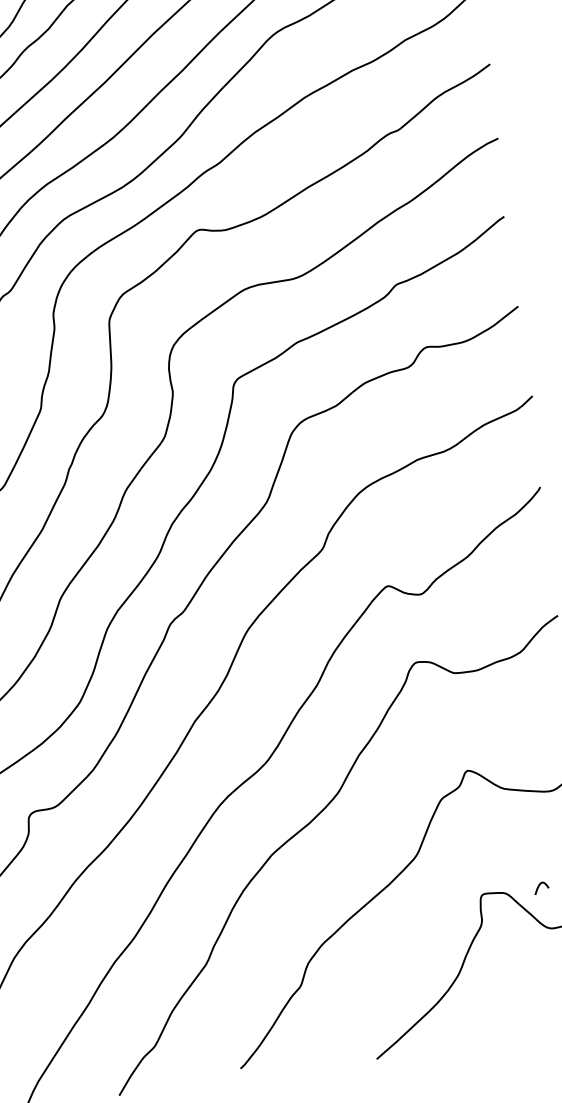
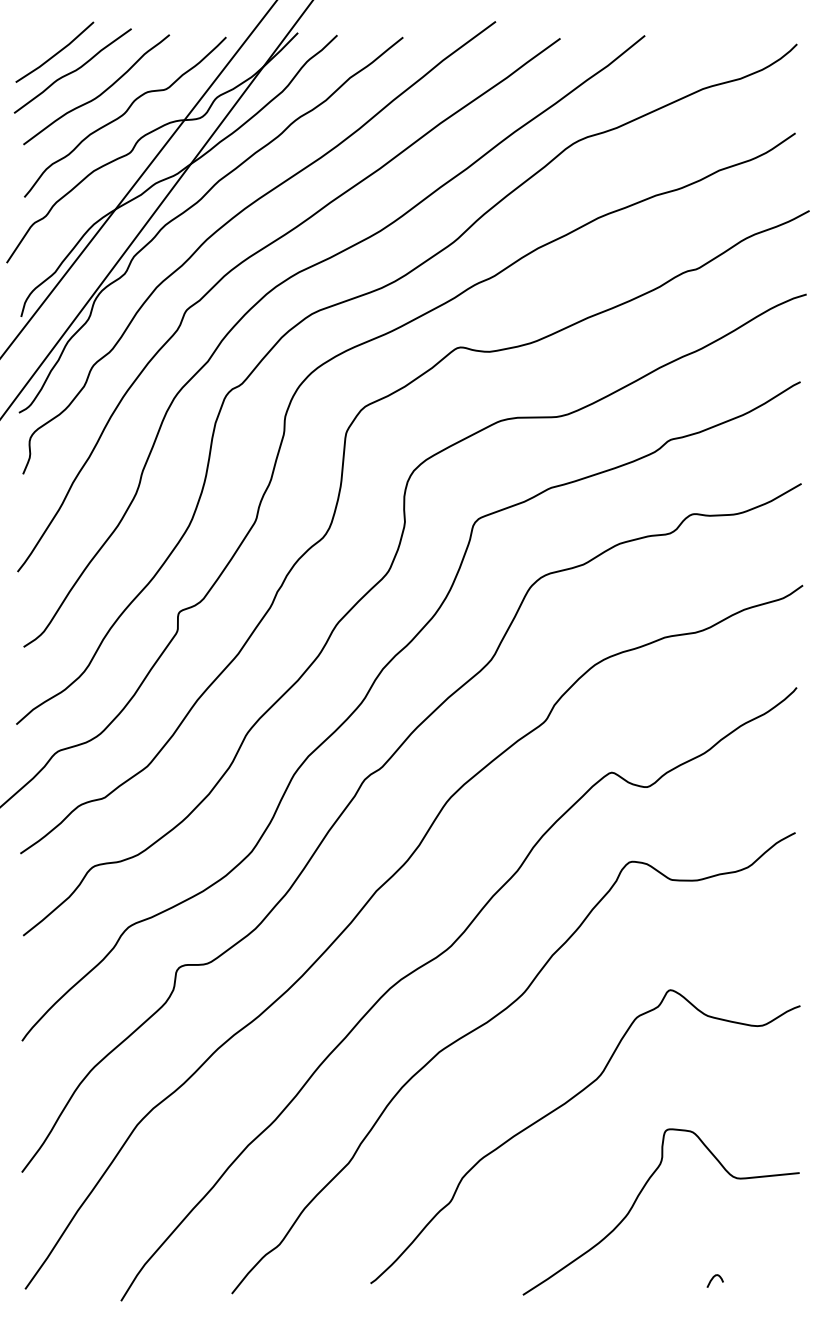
curve: (539, 887) -> (712, 1280), moved

